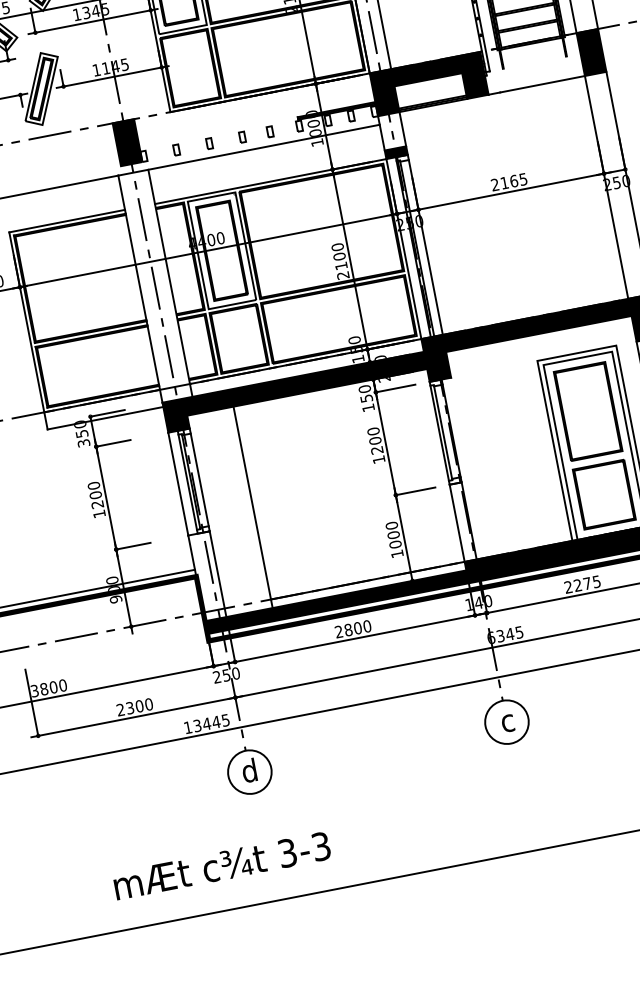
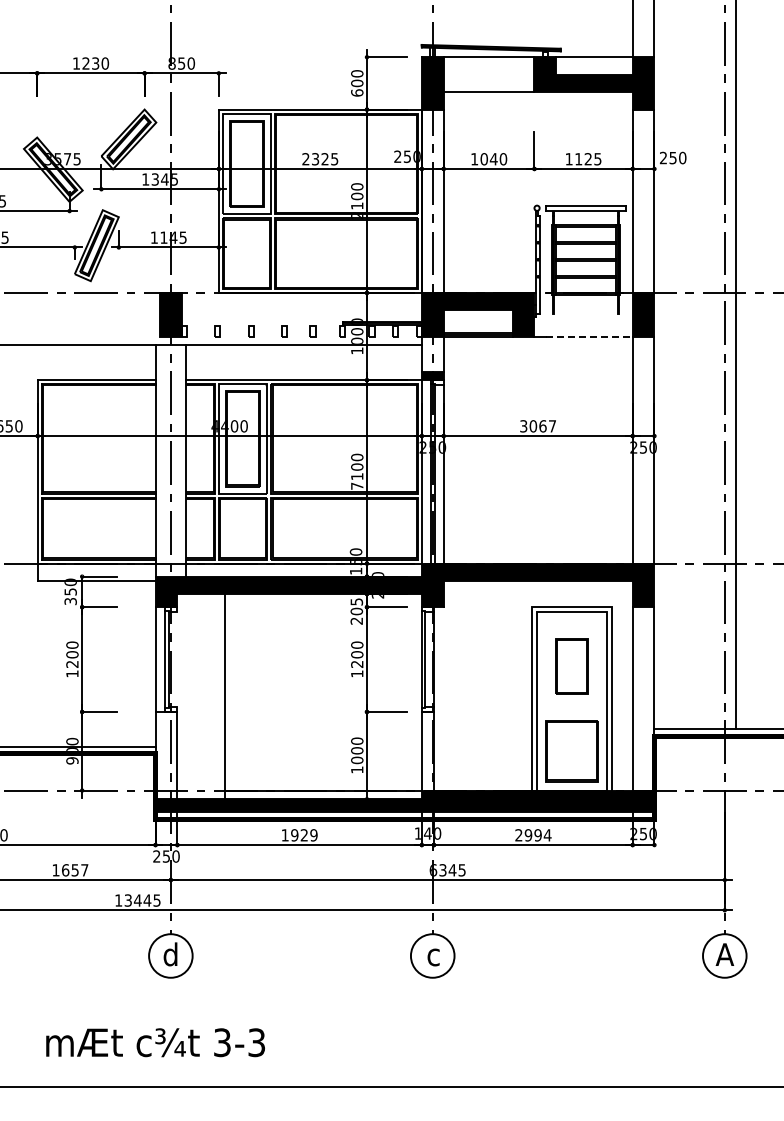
line: (542, 84) -> (589, 336), solid -> dashed
text: (508, 182) -> (537, 426), 2165 -> 3067
text: (343, 274) -> (357, 485), 2100 -> 7100
text: (366, 398) -> (356, 611), 150 -> 205
part: (587, 411) -> (571, 666), size x0.6
line: (199, 479) -> (177, 659), removed
text: (586, 583) -> (537, 835), 2275 -> 2994
text: (353, 629) -> (299, 835), 2800 -> 1929
text: (135, 707) -> (70, 870), 2300 -> 1657
text: (221, 865) -> (155, 1042), moved

